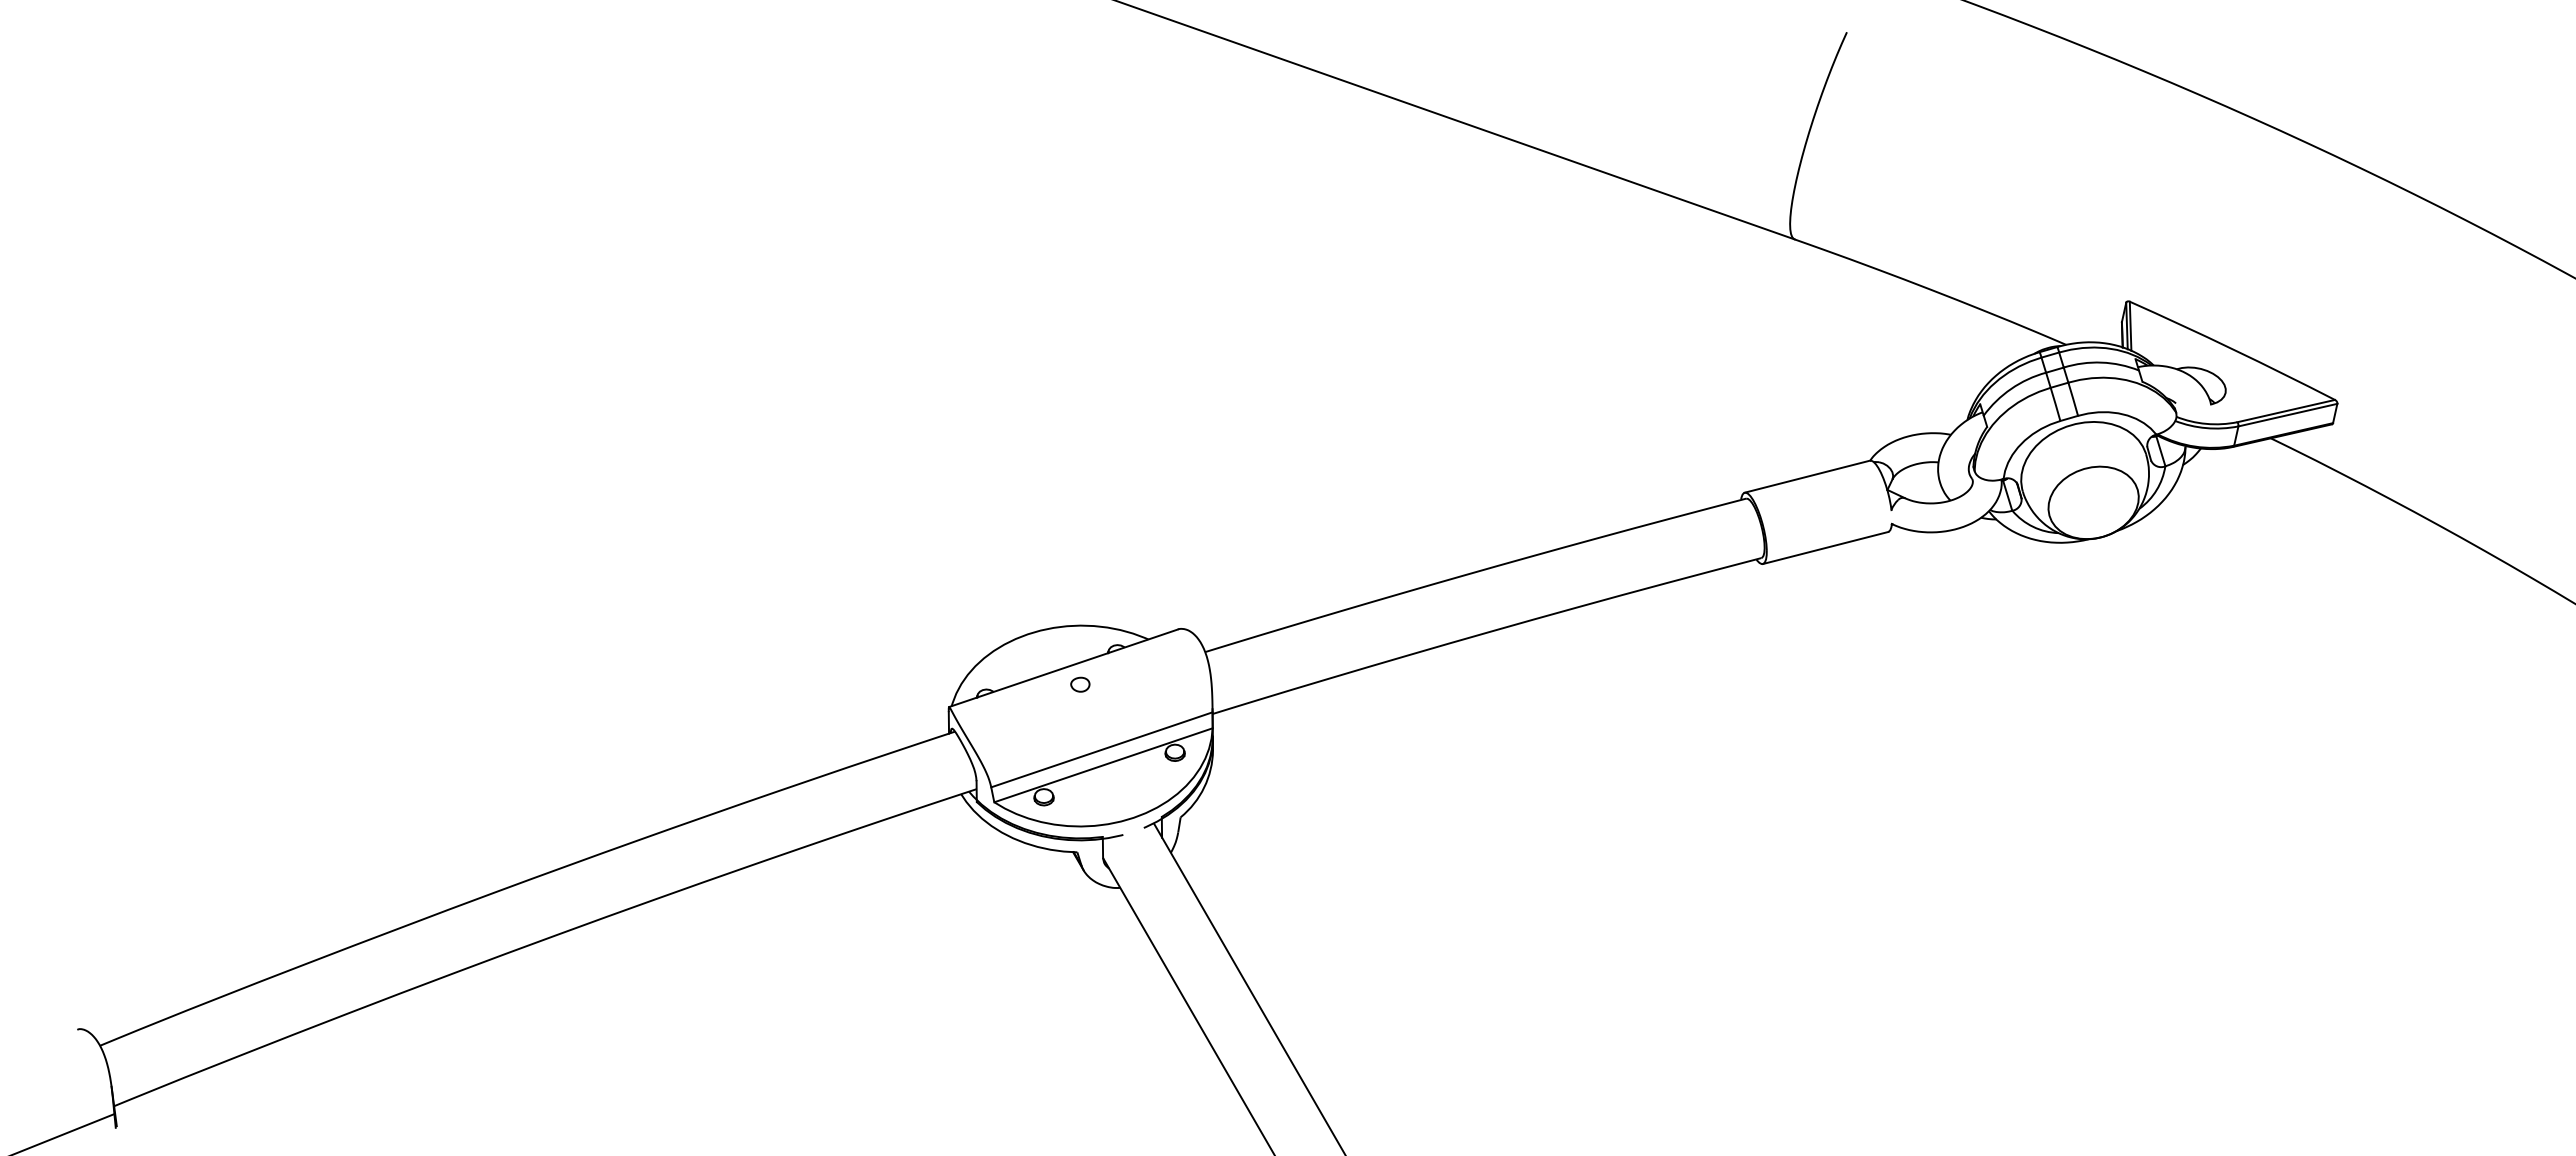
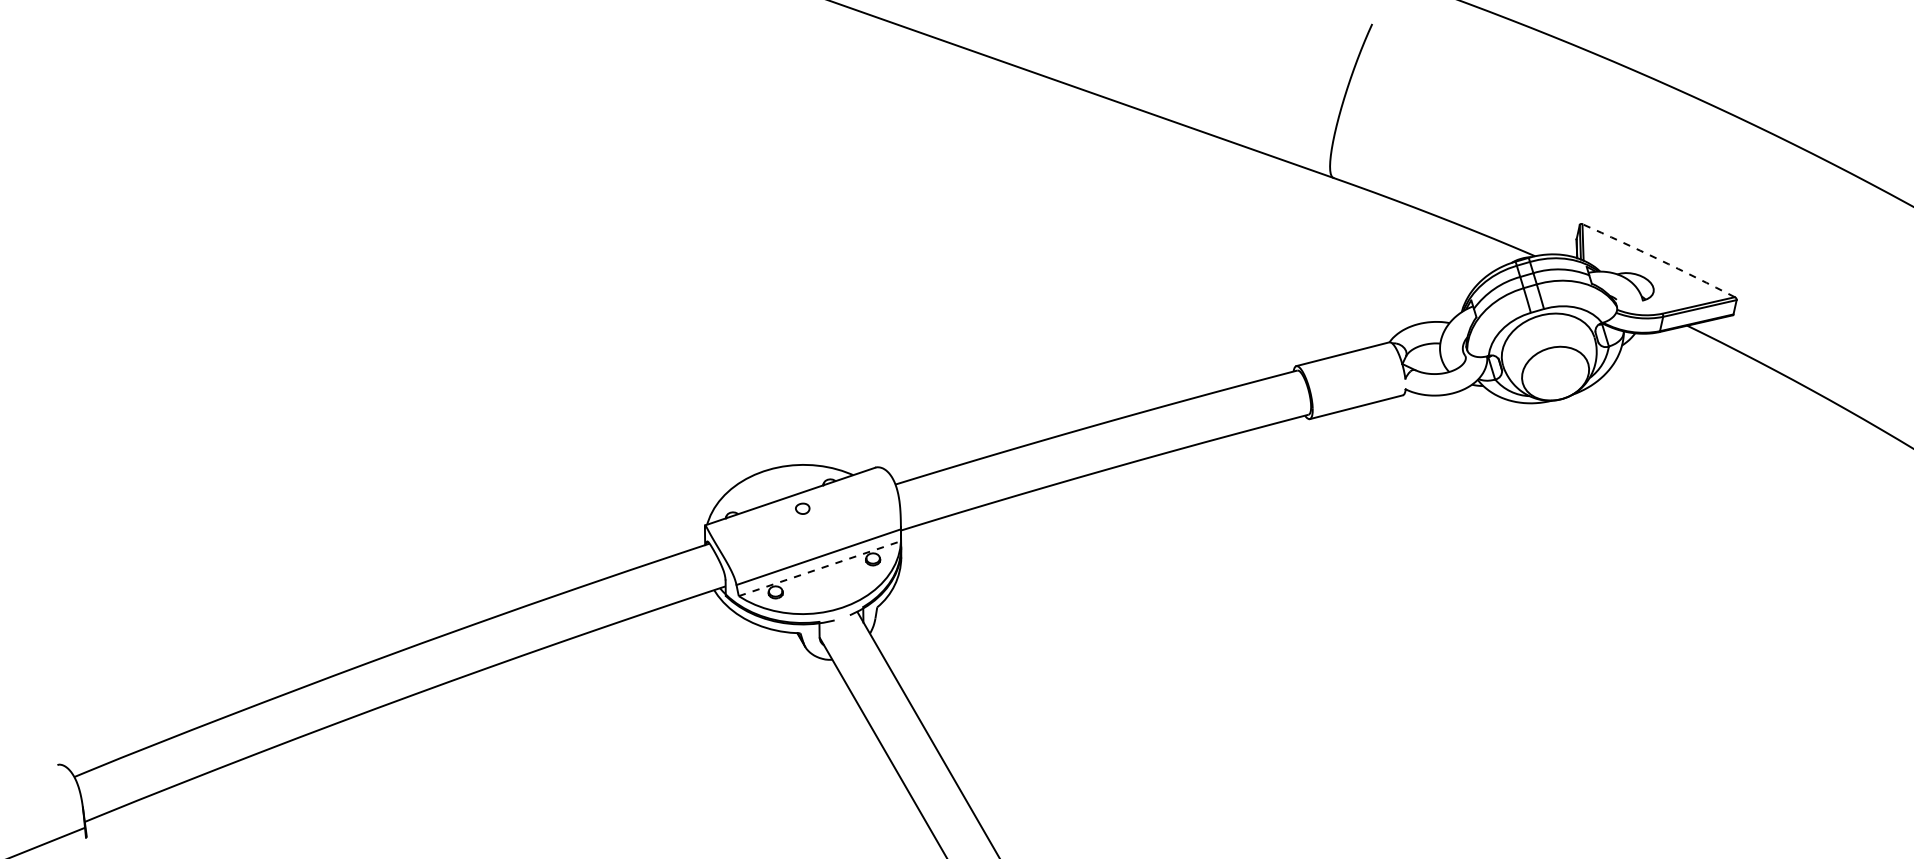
arc: (2233, 349) -> (1659, 259), solid -> dashed
line: (1103, 765) -> (819, 568), solid -> dashed

